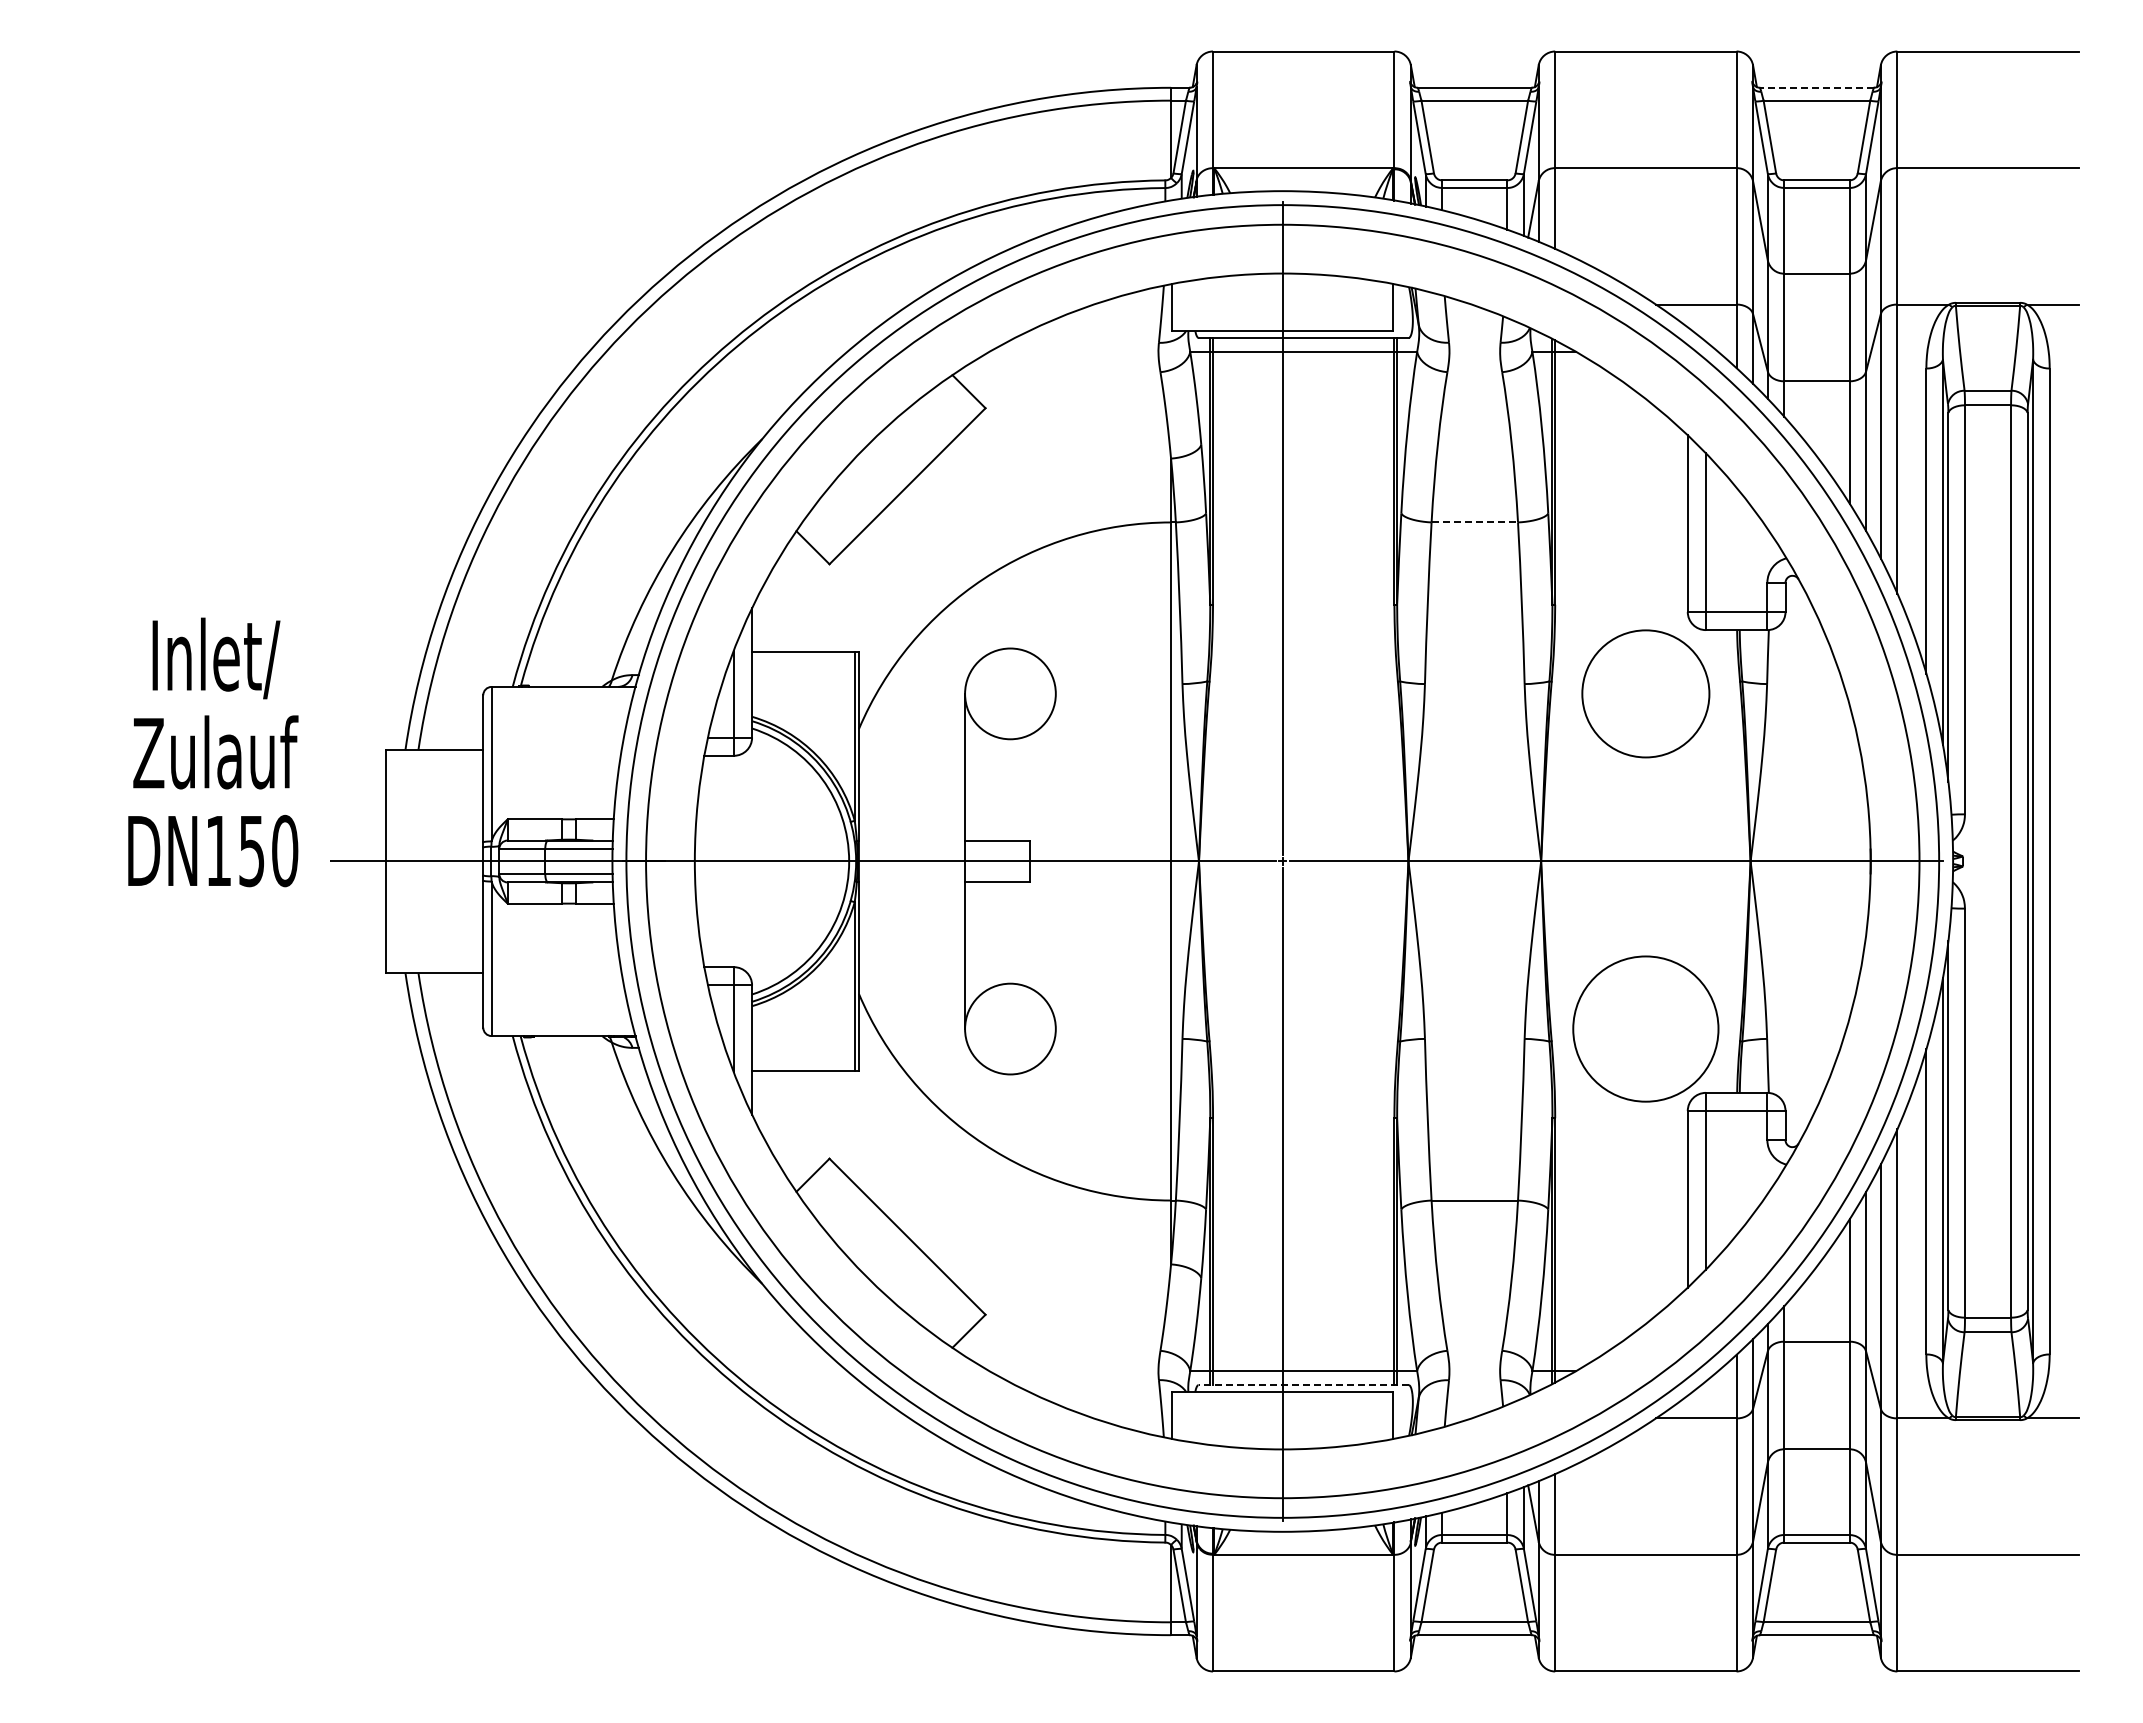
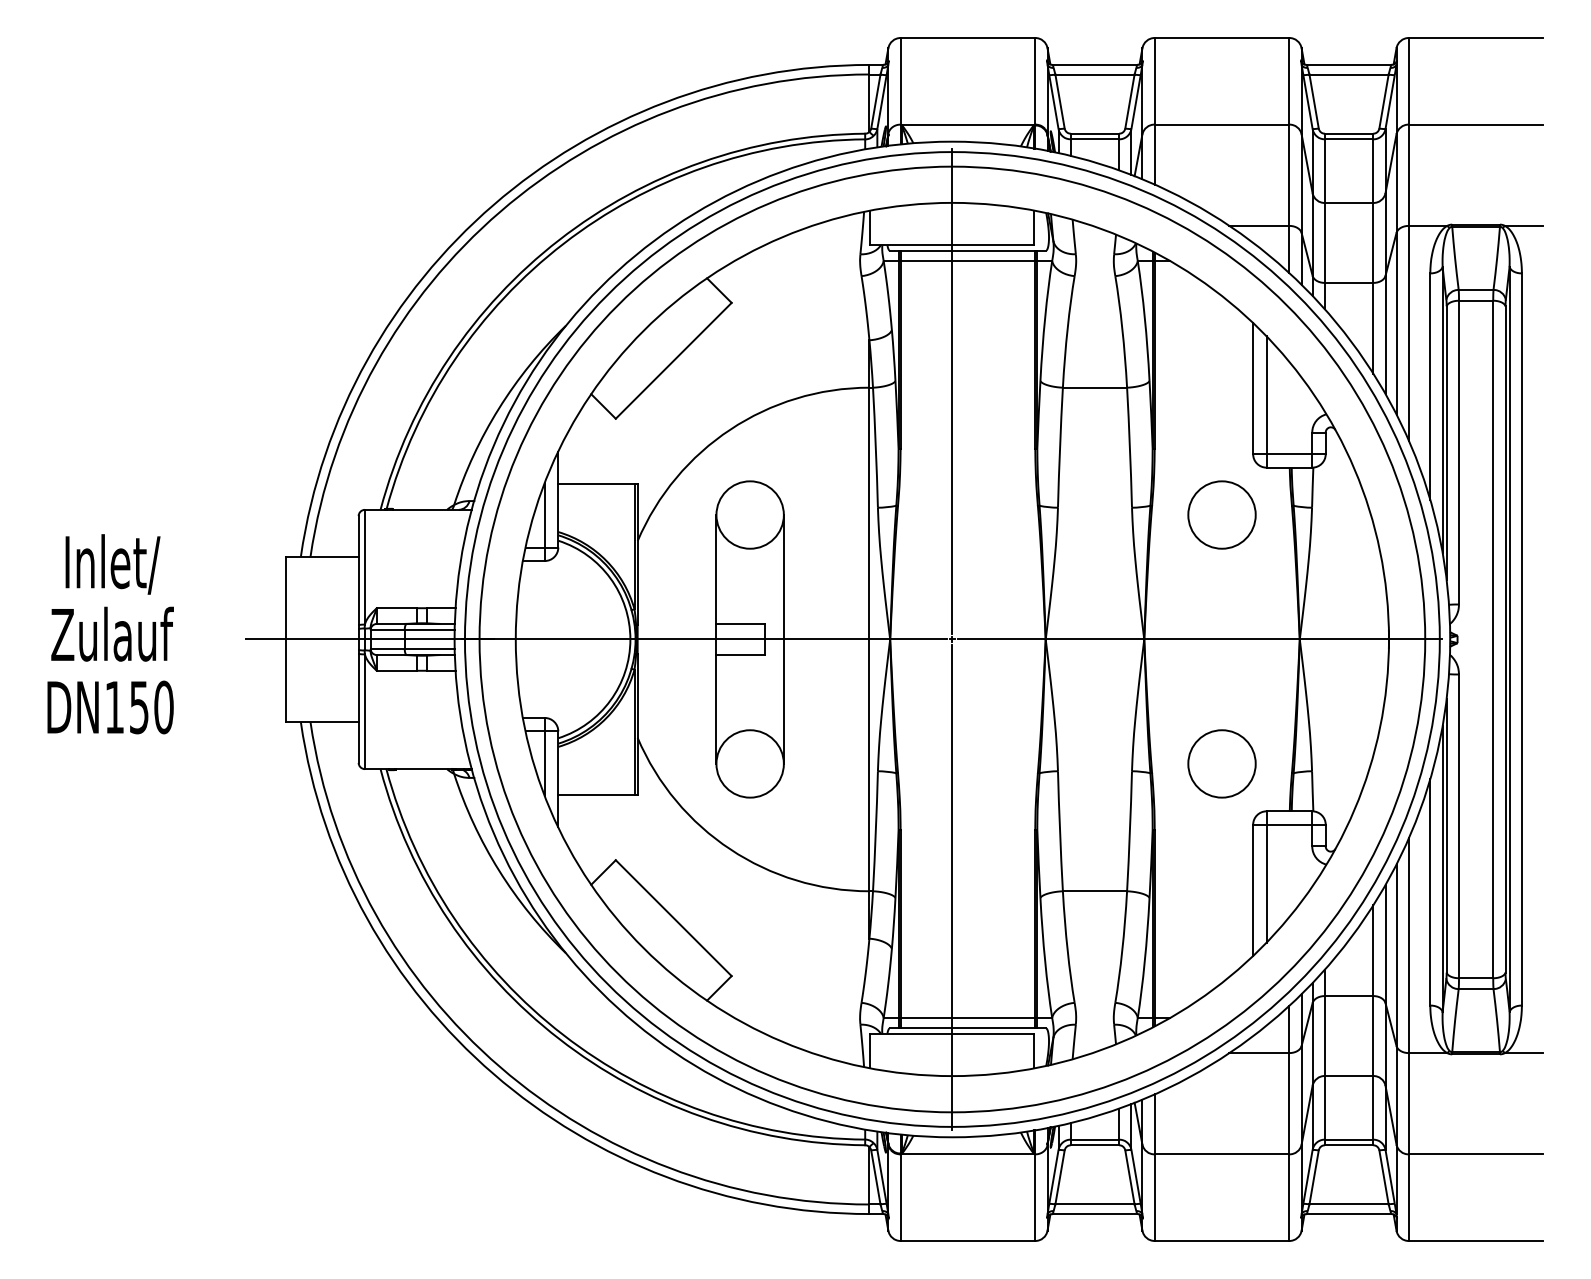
line: (1816, 87) -> (1348, 64), dashed -> solid
line: (1475, 522) -> (1095, 387), dashed -> solid
circle: (1645, 693) -> (1221, 514), size x0.71
text: (213, 752) -> (110, 634), moved
line: (1055, 861) -> (783, 639), added
circle: (1645, 1028) -> (1221, 763), size x0.62
line: (1303, 1385) -> (967, 1028), dashed -> solid

